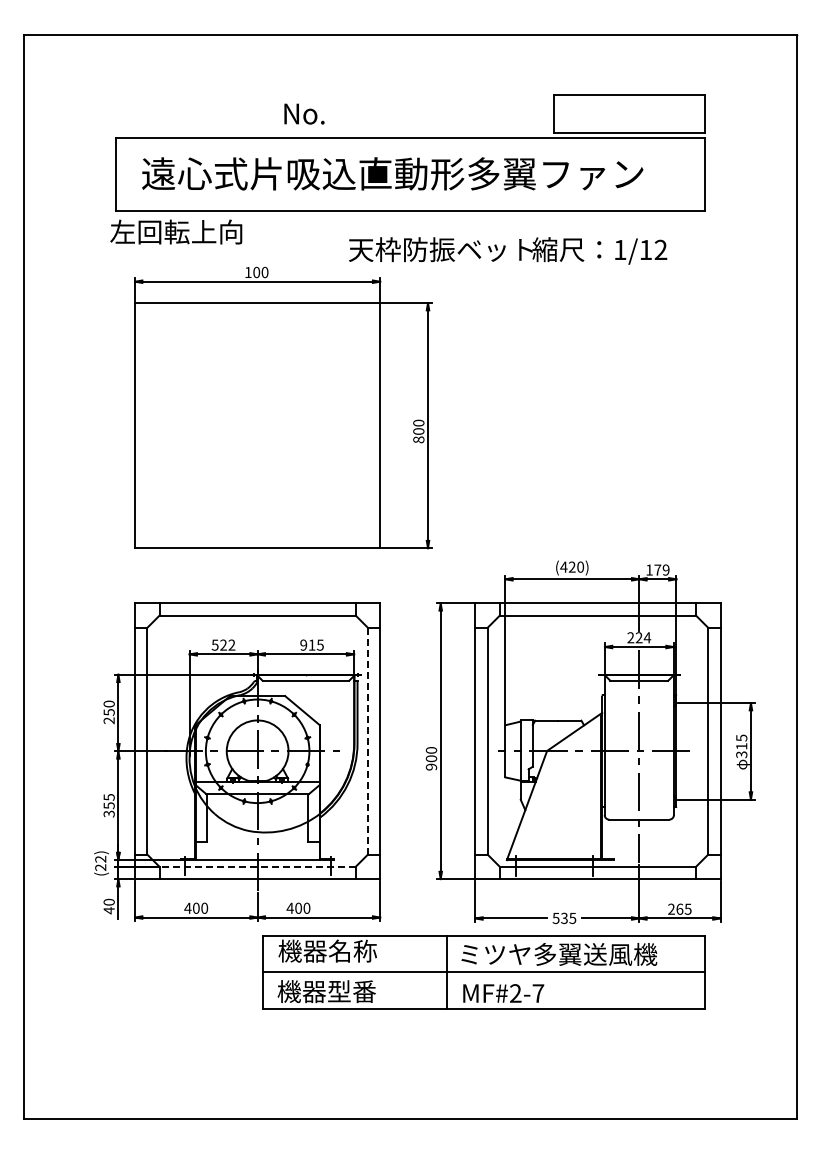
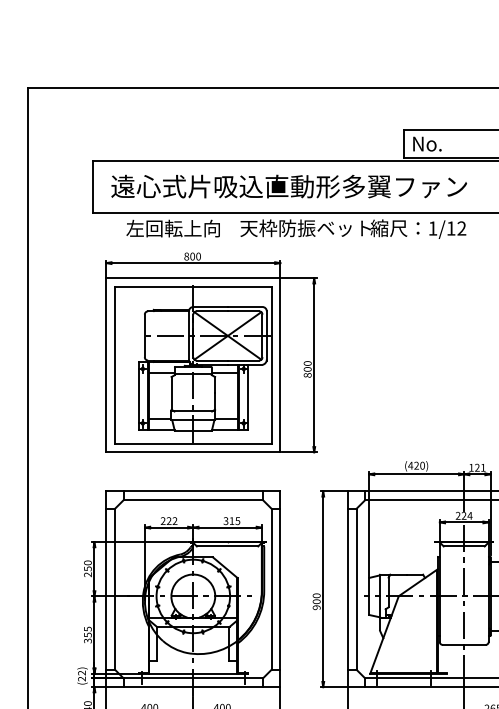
text: (304, 113) -> (427, 143), moved
text: (176, 231) -> (173, 228), moved
text: (508, 250) -> (353, 228), moved
text: (248, 272) -> (186, 256), 100 -> 800
part: (257, 424) -> (193, 364), added
text: (661, 569) -> (479, 467), 179 -> 121
text: (214, 644) -> (162, 520), 522 -> 222
text: (303, 645) -> (225, 521), 915 -> 315
line: (367, 740) -> (271, 588), dashed -> solid
line: (257, 866) -> (193, 678), dashed -> solid

